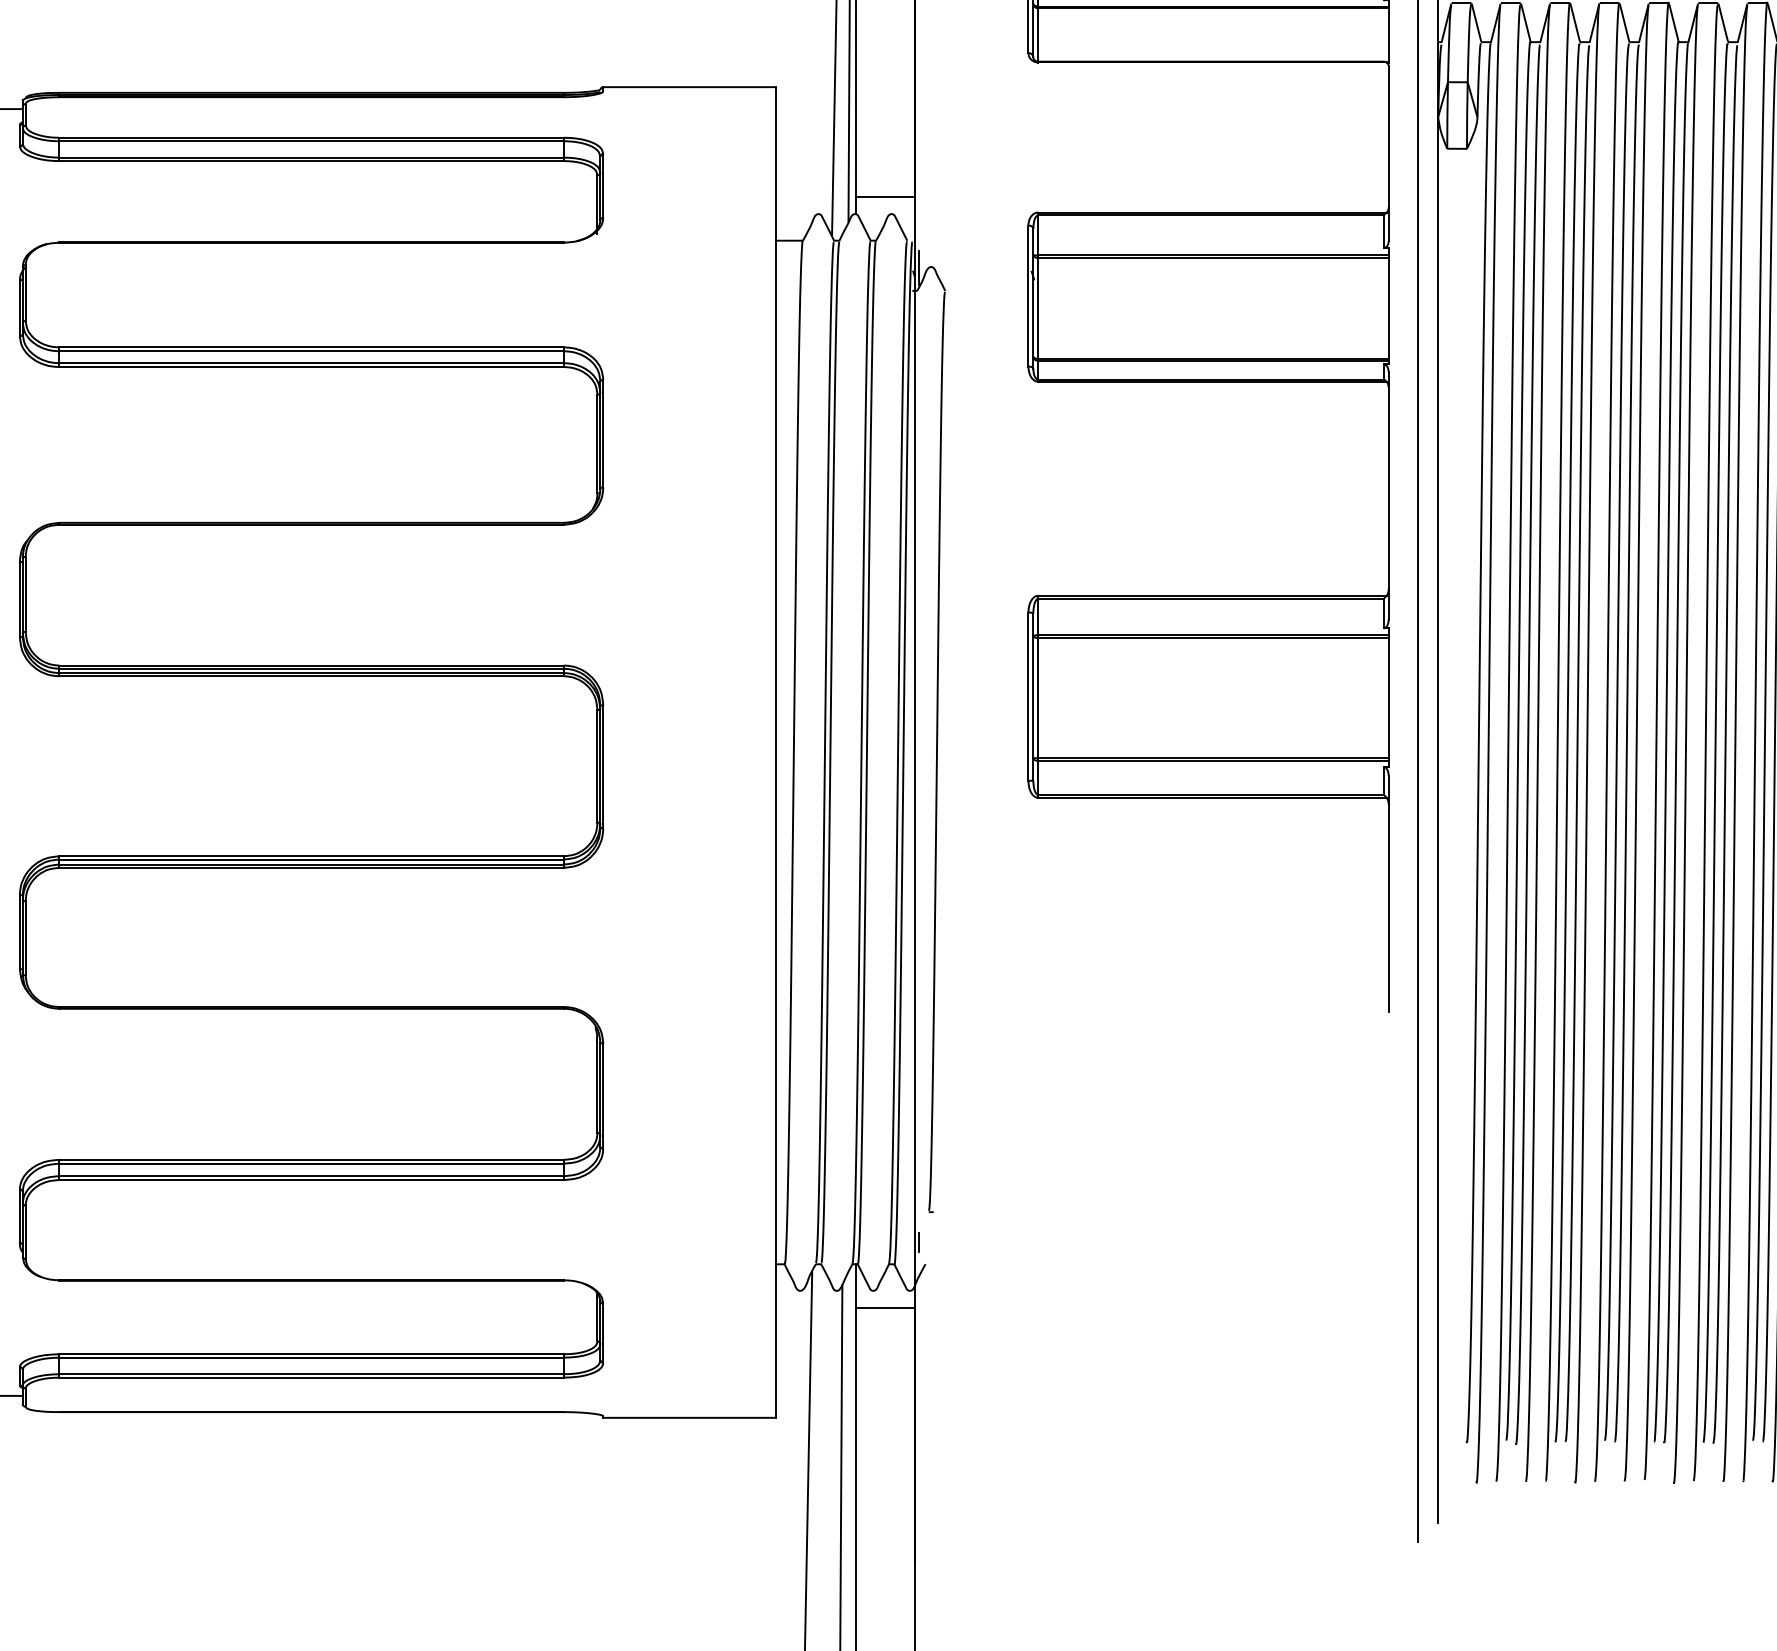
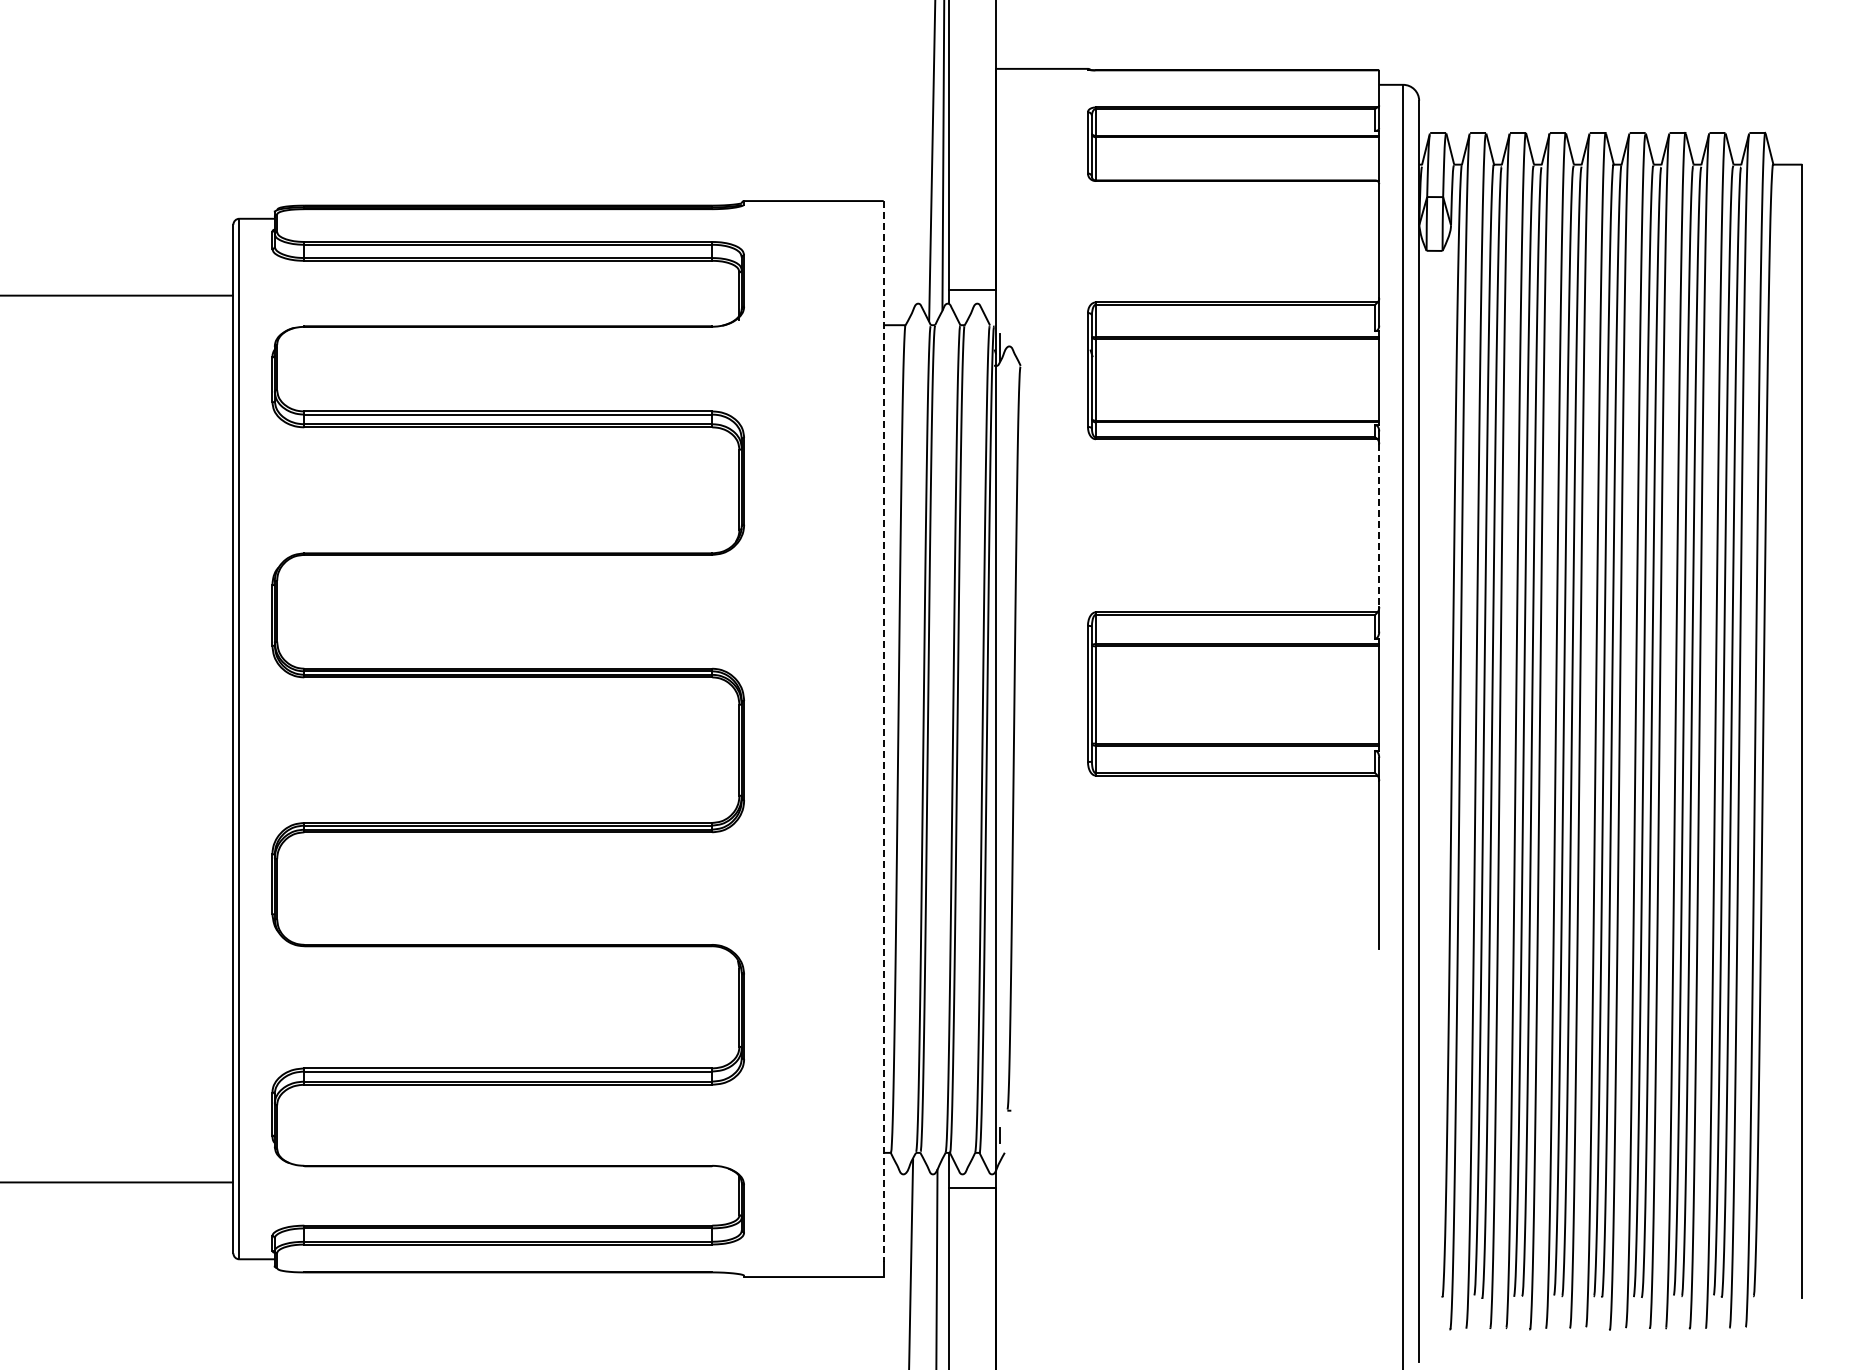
line: (1388, 489) -> (1379, 526), solid -> dashed
line: (775, 743) -> (883, 731), solid -> dashed

